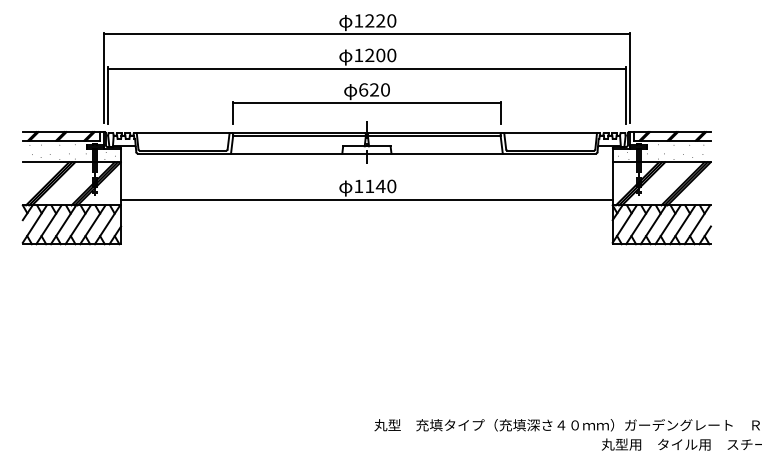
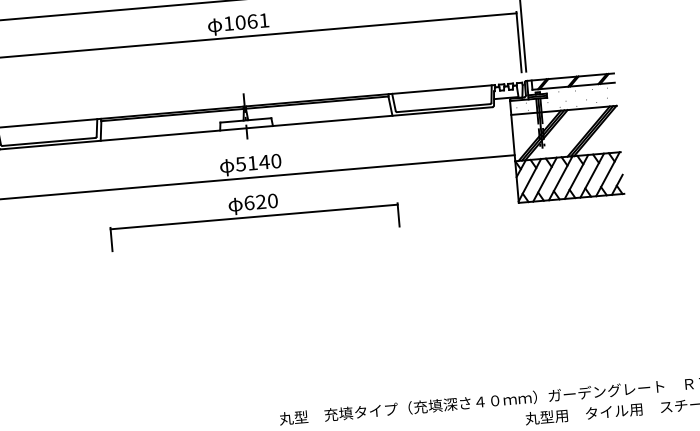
text: (380, 55) -> (252, 21), 1200 -> 1061
part: (366, 103) -> (253, 217), moved
text: (358, 186) -> (240, 164), 1140 -> 5140

